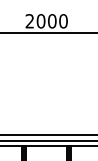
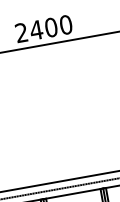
text: (40, 21) -> (35, 30), 2000 -> 2400

